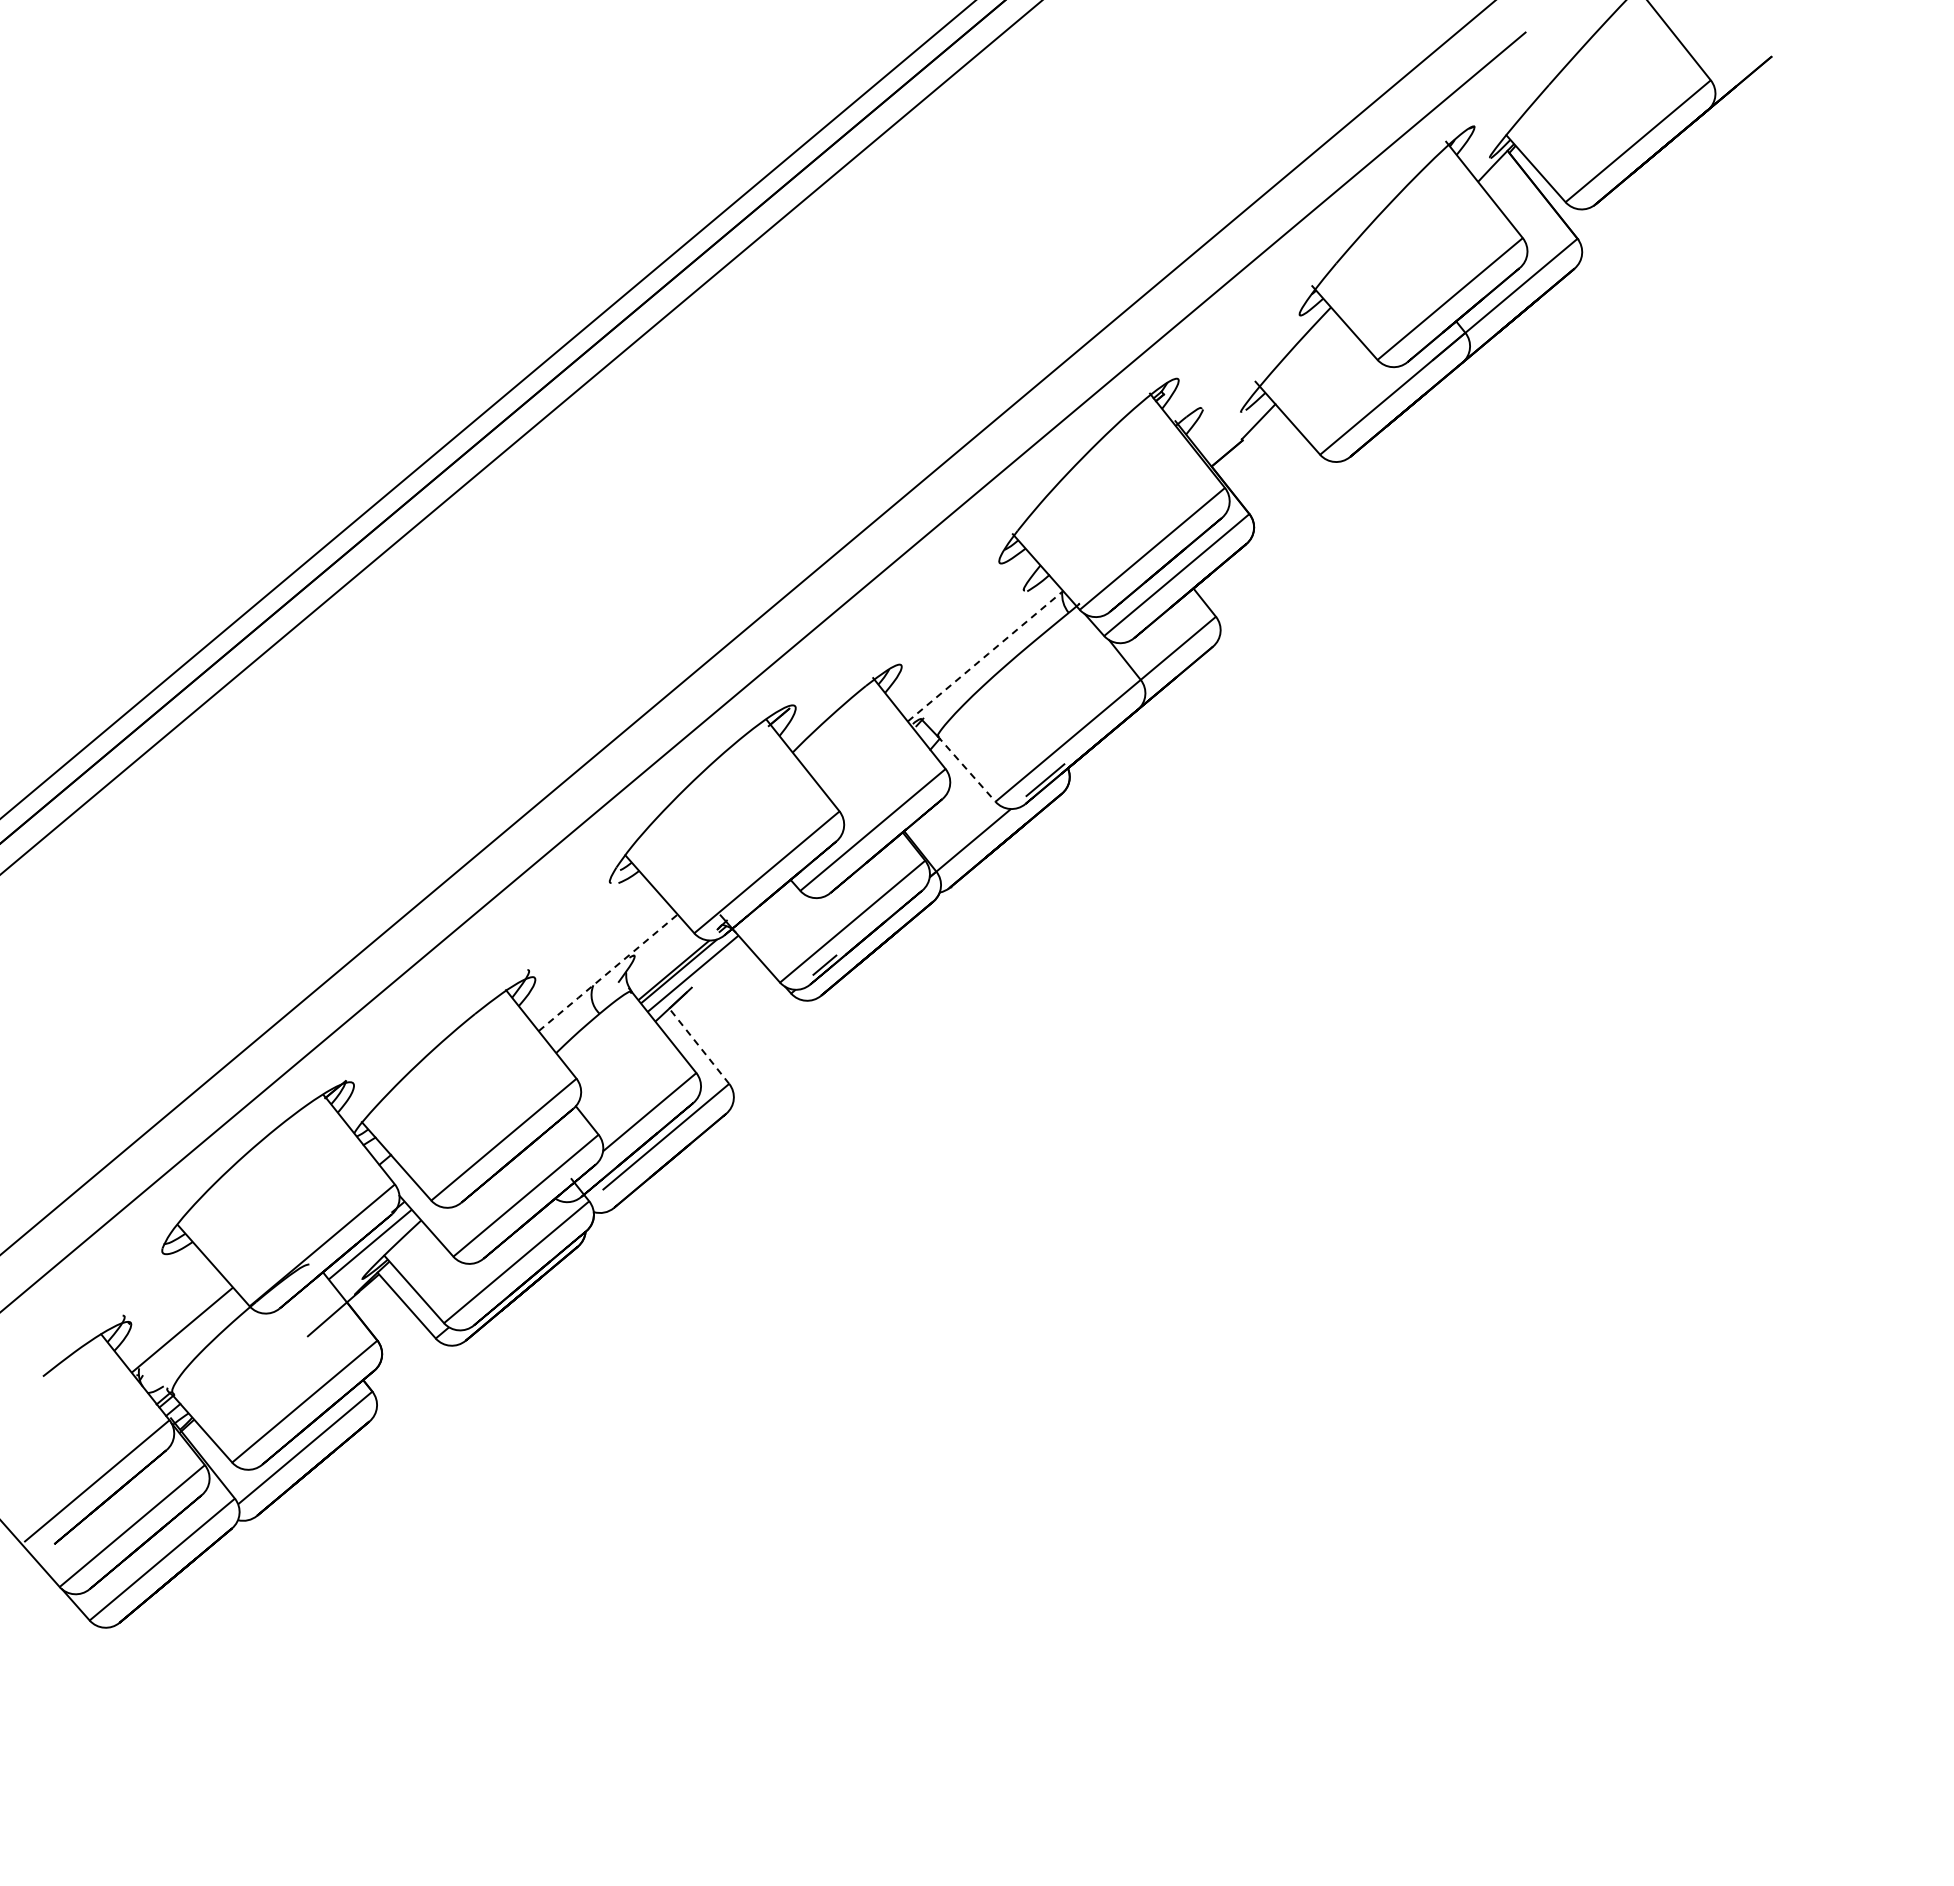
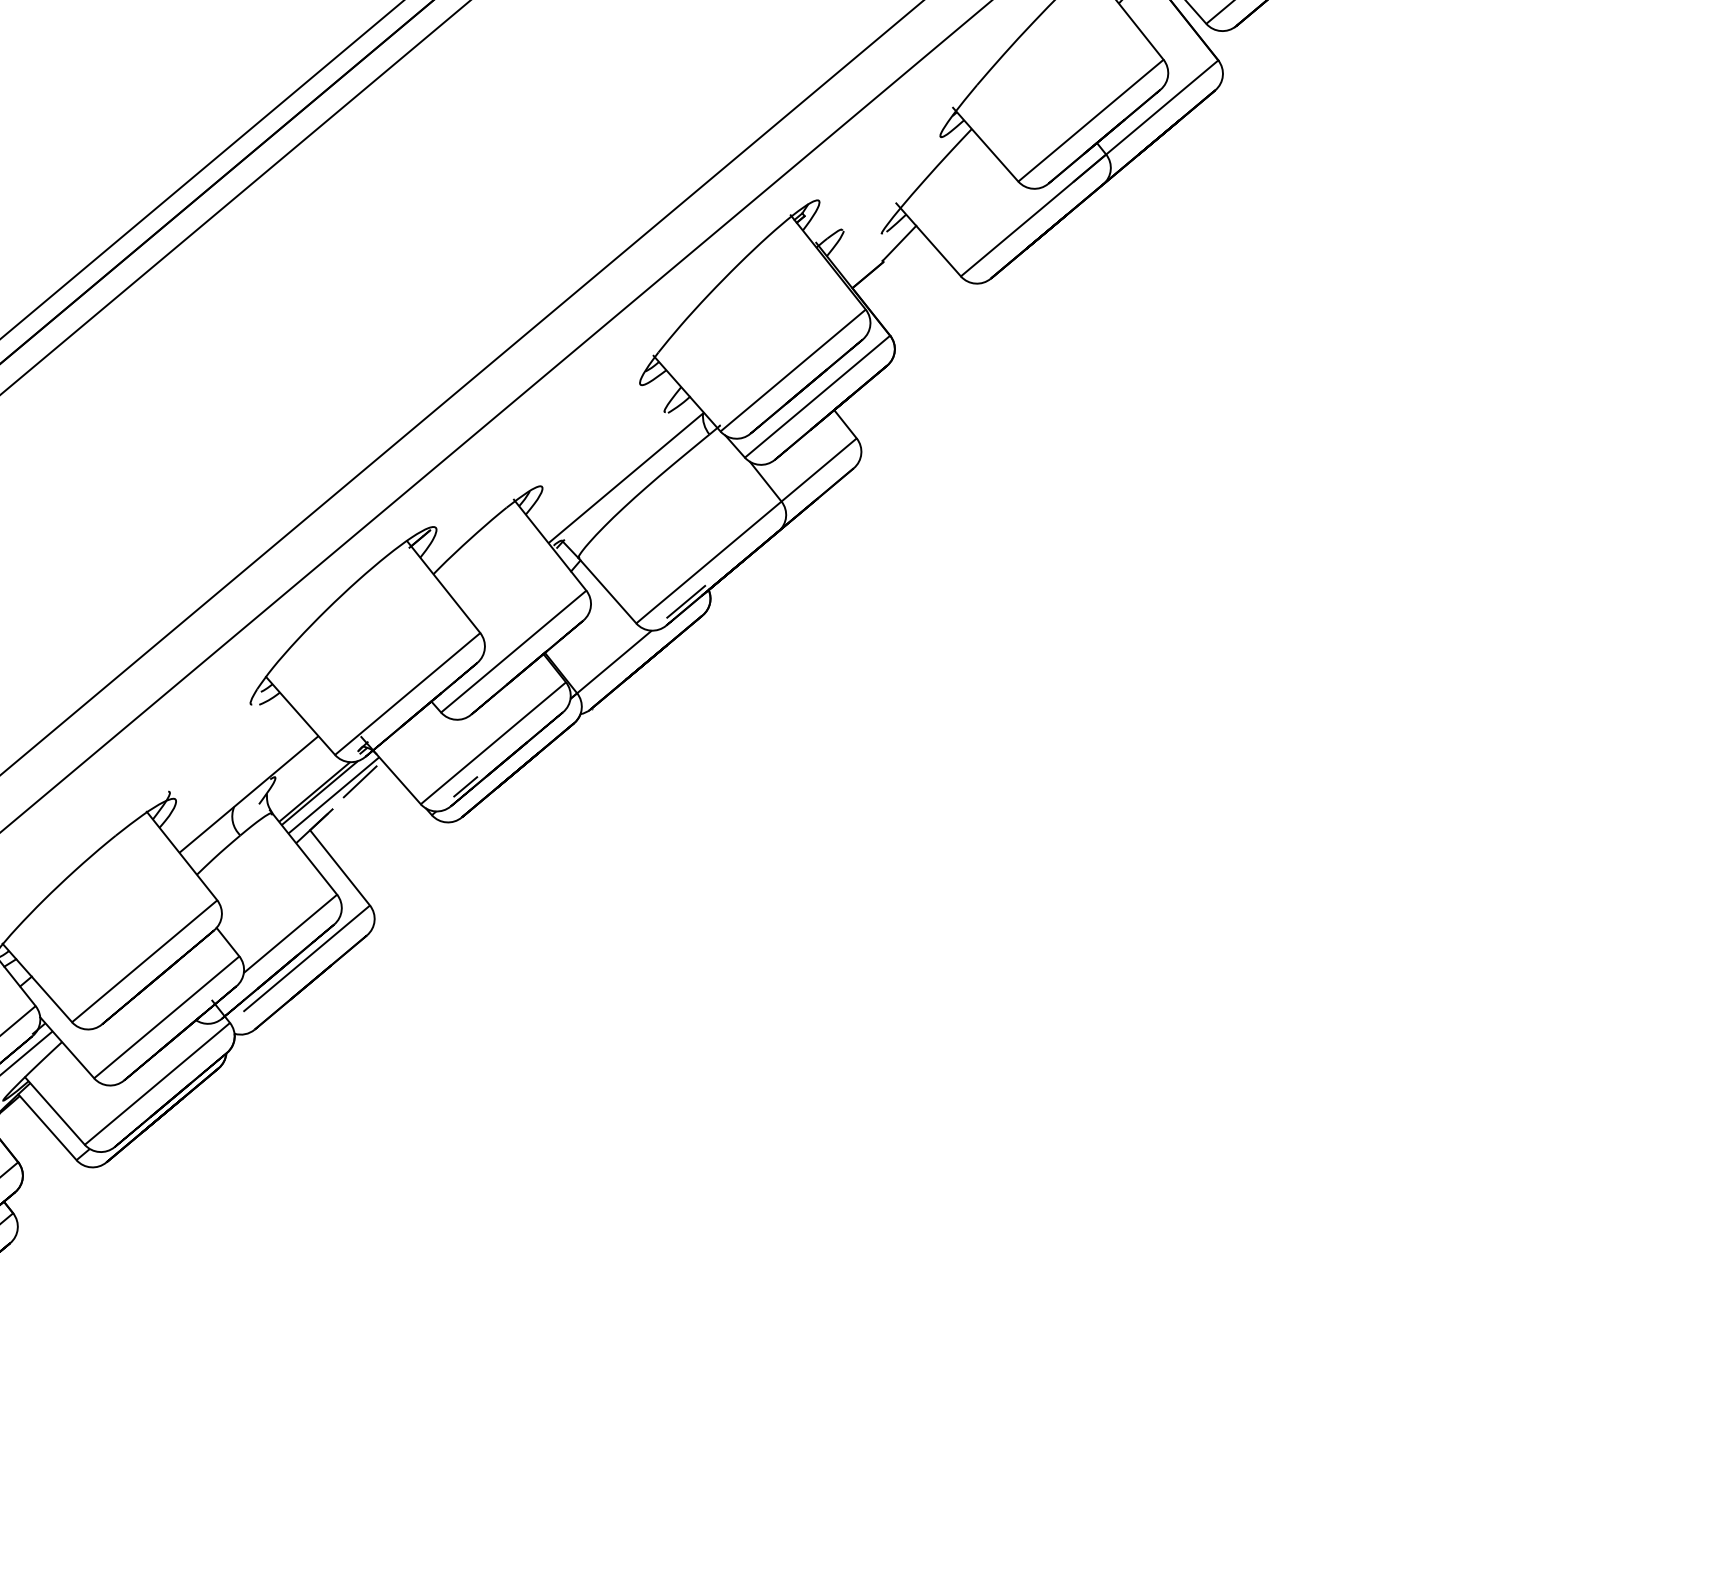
line: (986, 655) -> (627, 477), dashed -> solid
line: (966, 769) -> (607, 591), dashed -> solid
line: (719, 959) -> (360, 781), added
line: (608, 972) -> (249, 794), dashed -> solid
line: (698, 1045) -> (339, 867), dashed -> solid

